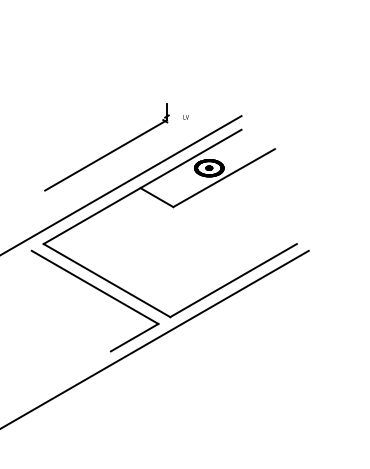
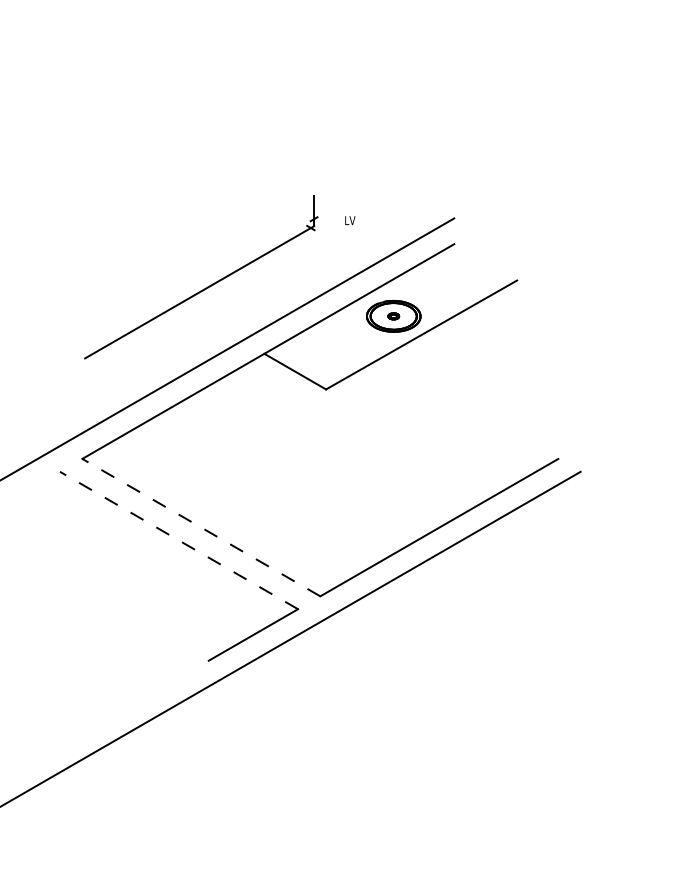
line: (106, 280) -> (200, 527), solid -> dashed
line: (94, 287) -> (177, 540), solid -> dashed

